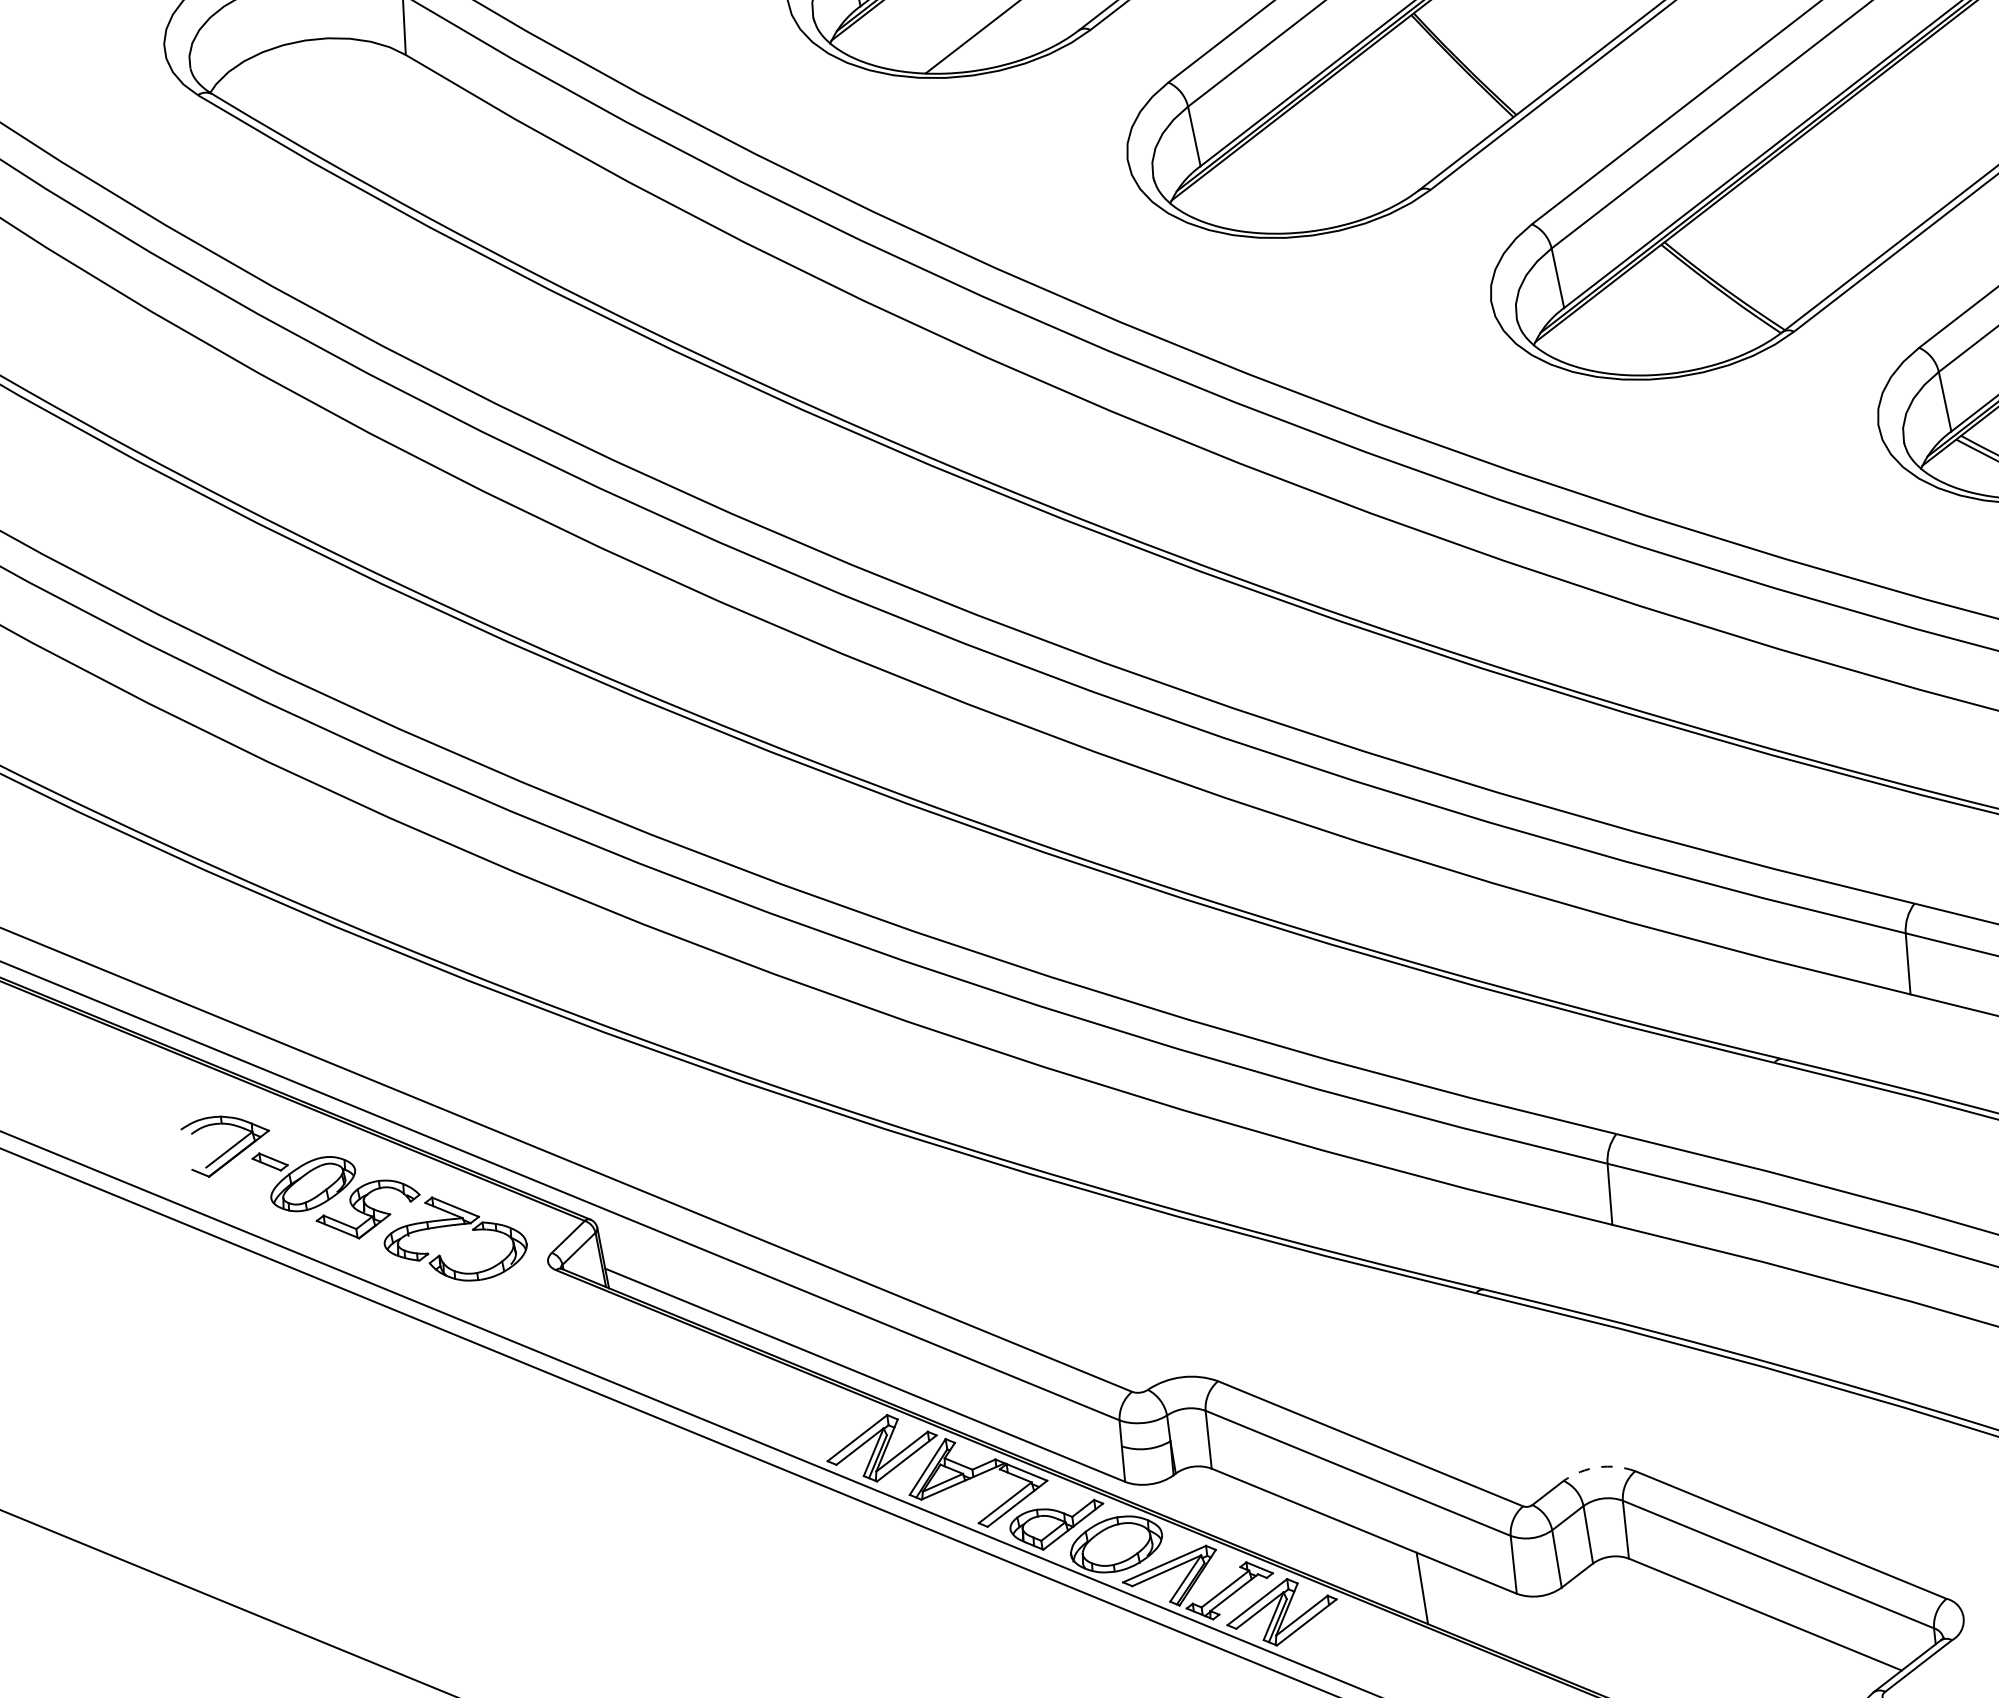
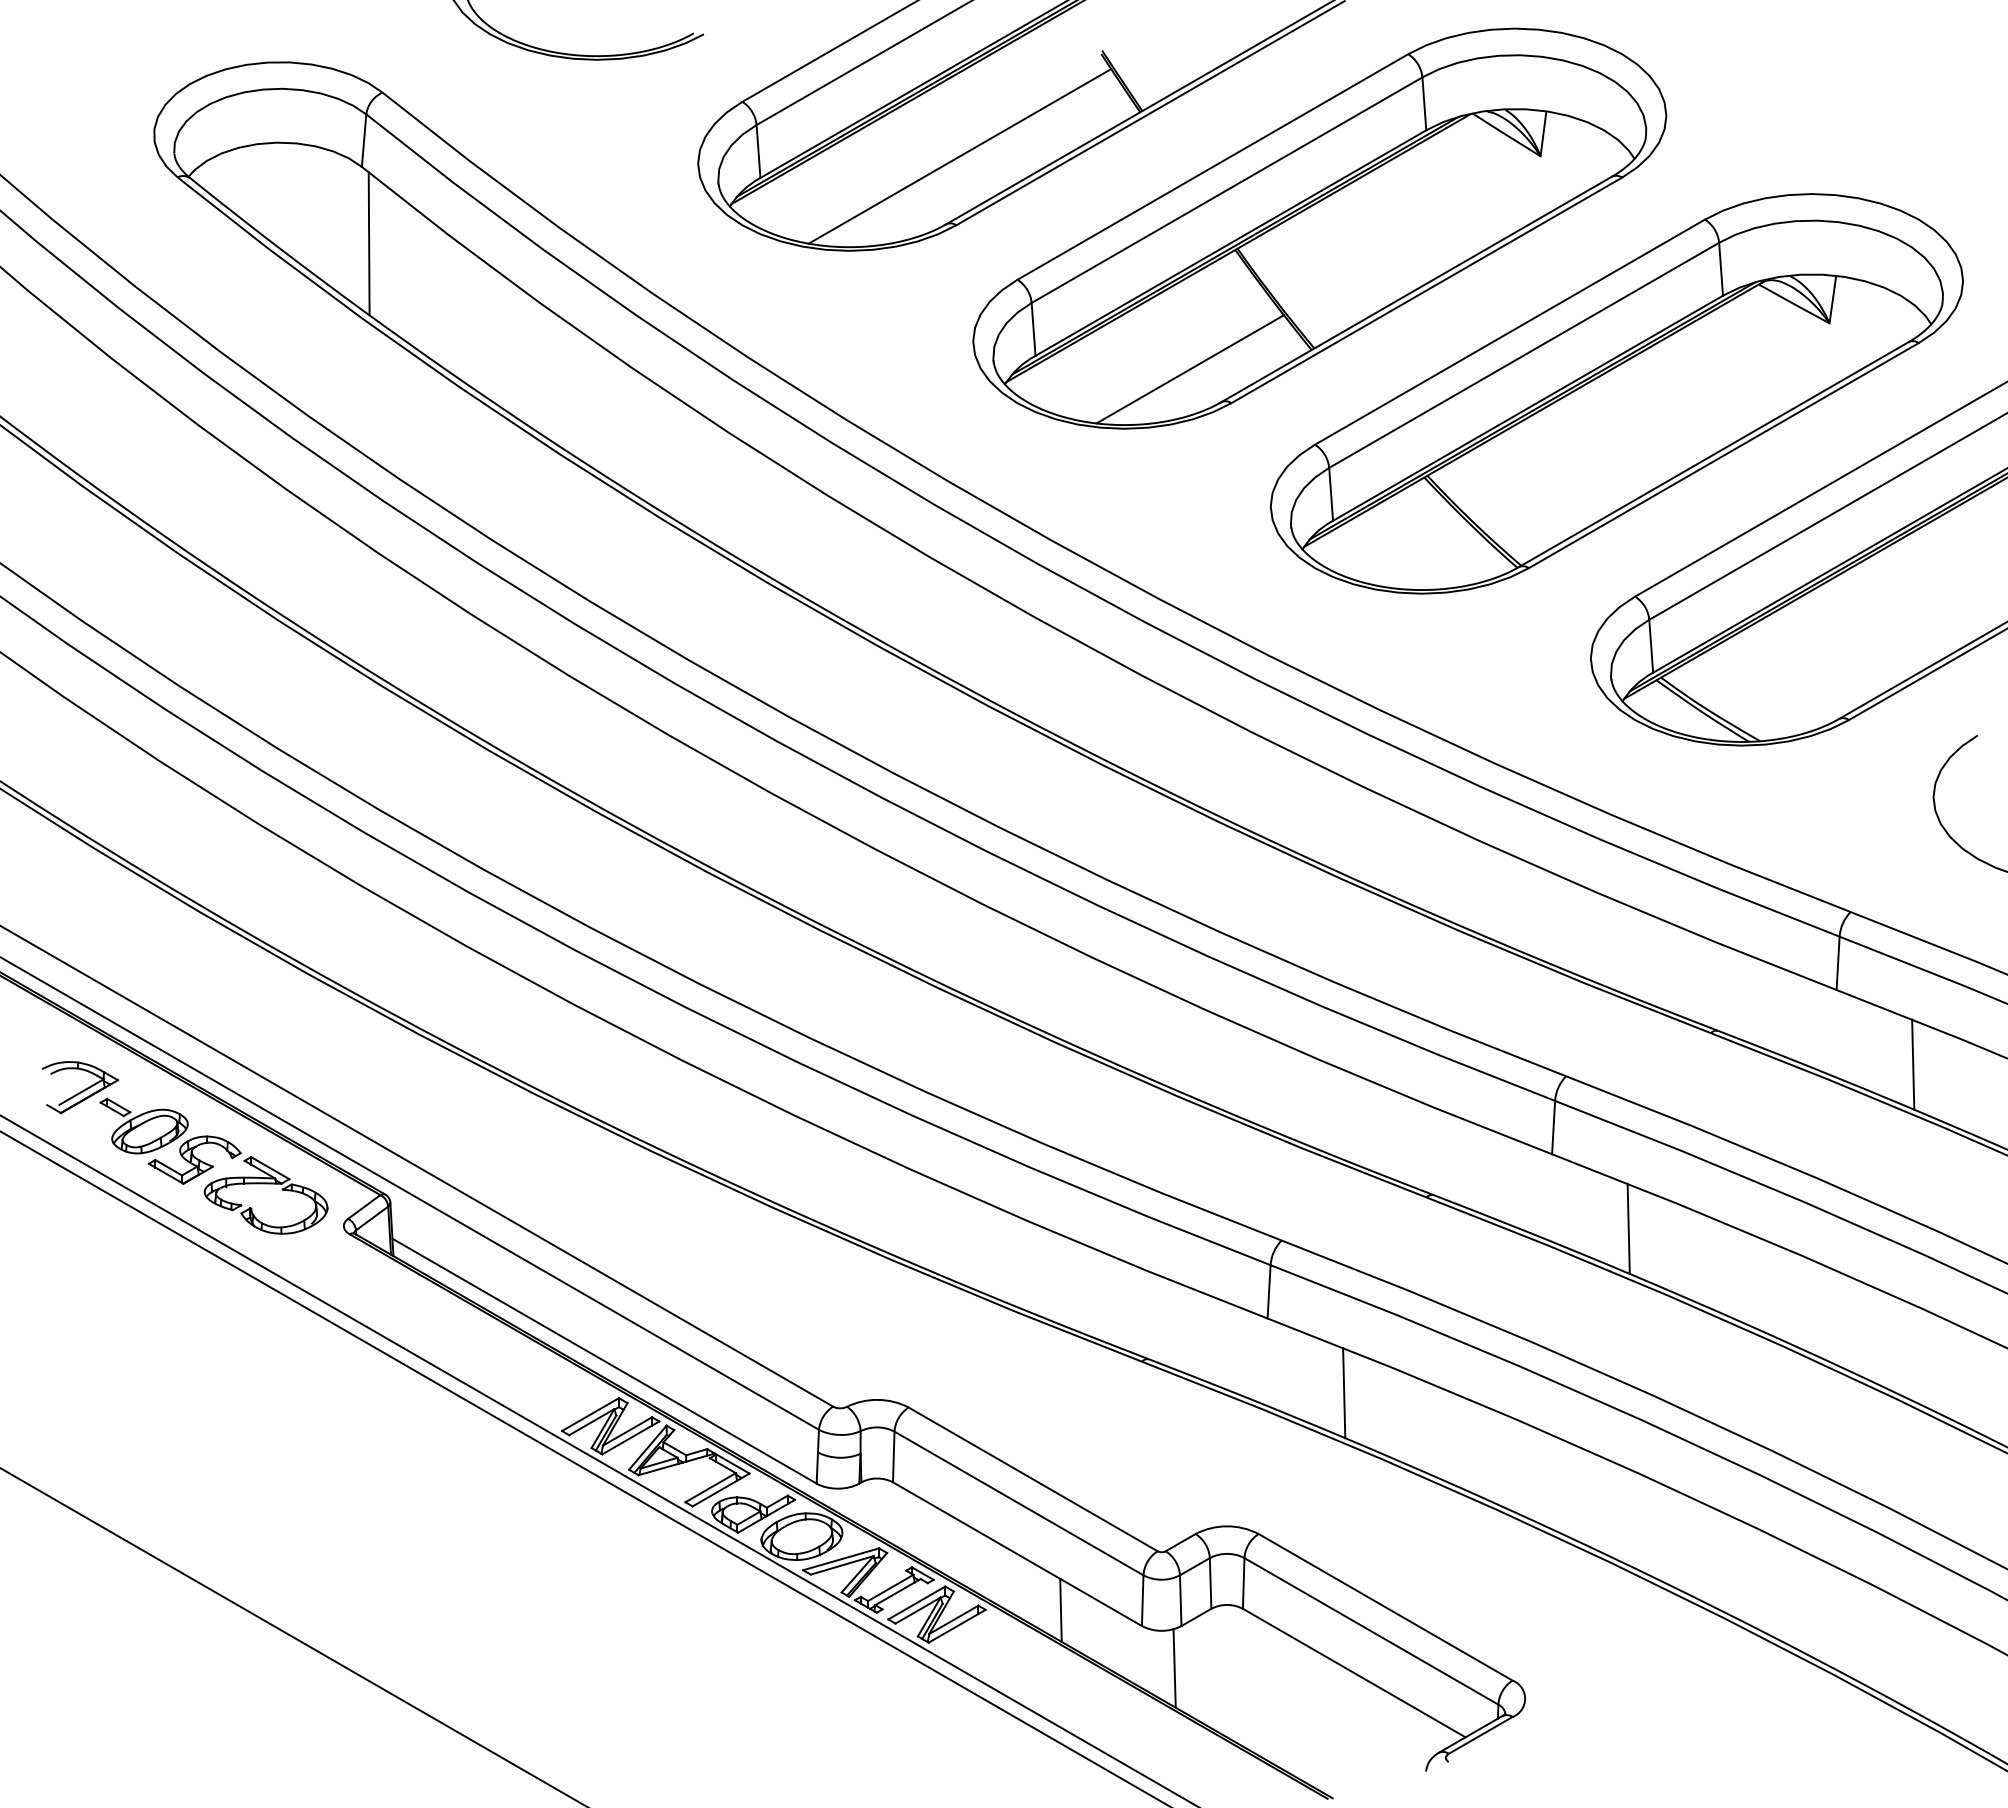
line: (425, 141) -> (368, 243), added
line: (1378, 157) -> (1190, 369), added
line: (1711, 1298) -> (1344, 1393), added
arc: (1598, 1467) -> (1227, 1526), dashed -> solid
line: (1560, 1637) -> (1174, 1668), added

